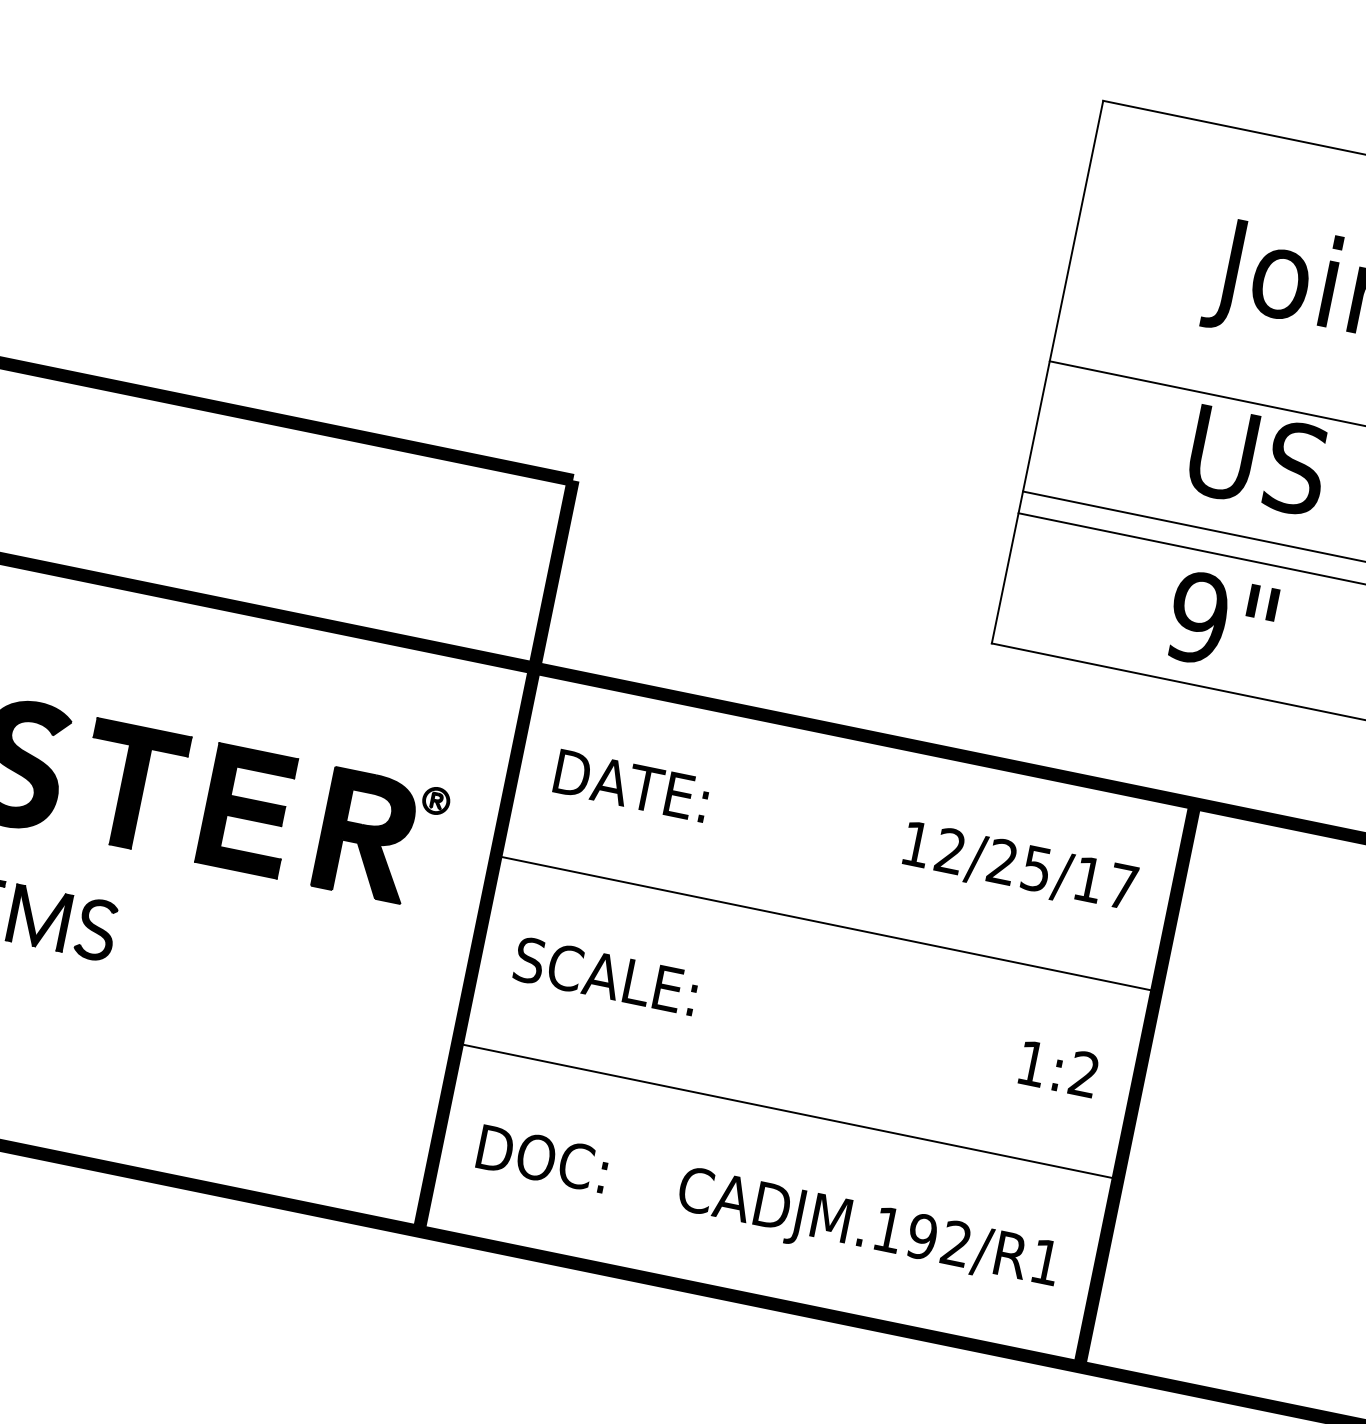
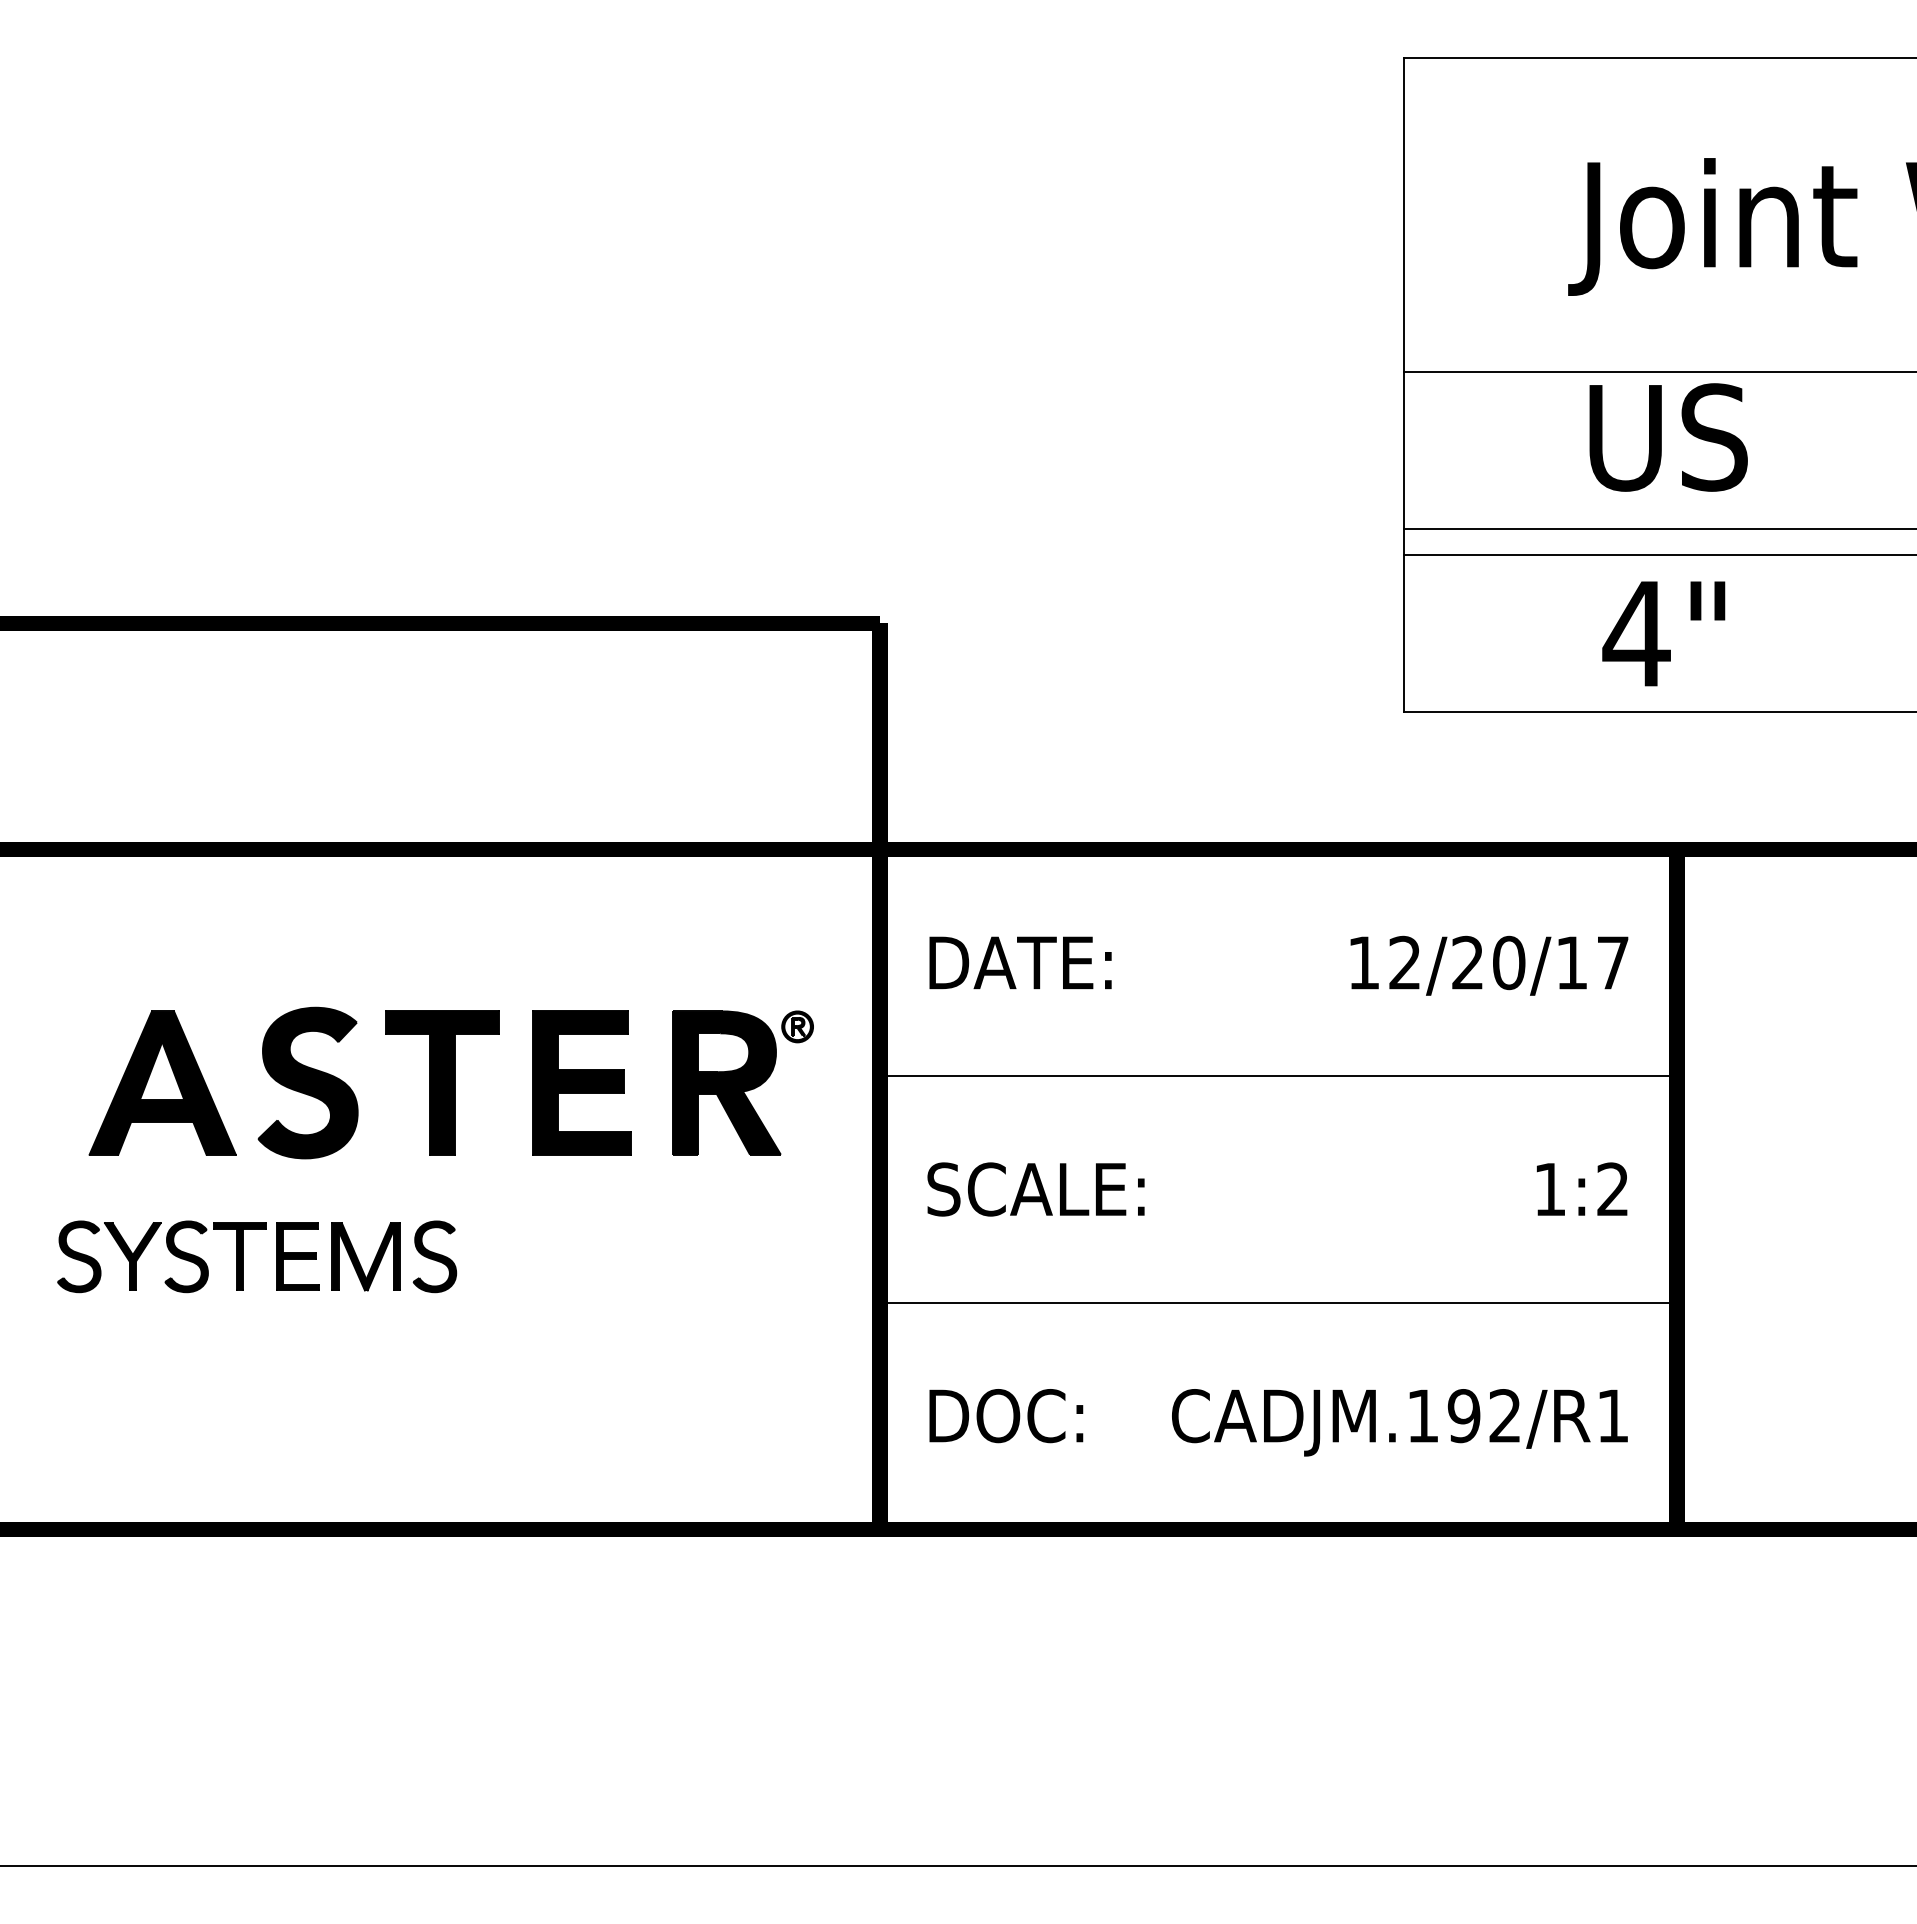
text: (1198, 617) -> (1636, 633), 9" -> 4"
text: (1037, 868) -> (1509, 962), 12/25/17 -> 12/20/17

